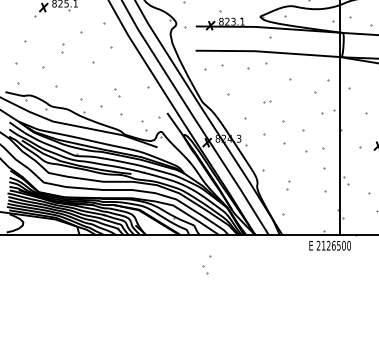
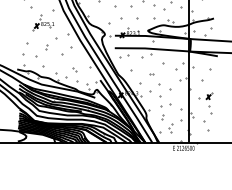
part: (313, 150) -> (165, 105), moved
part: (206, 265) -> (170, 128), moved

